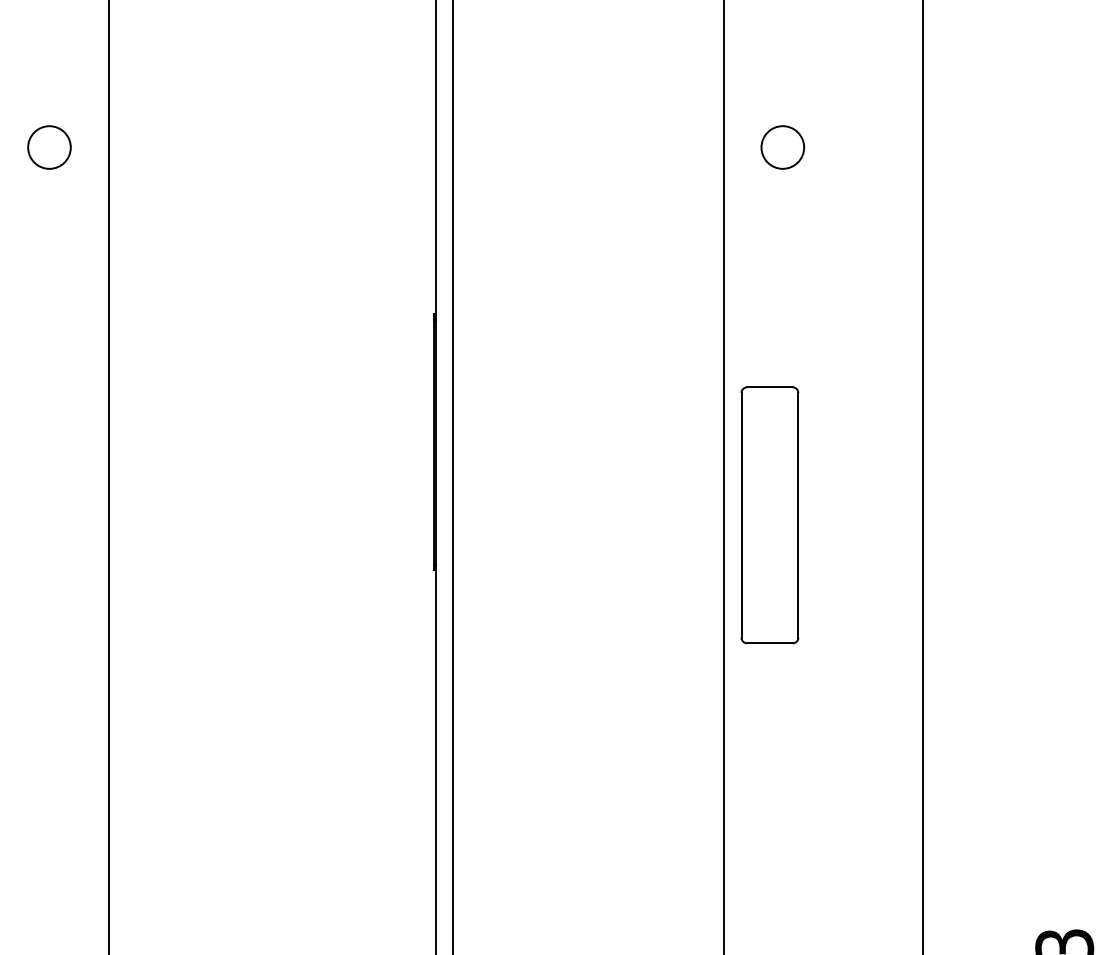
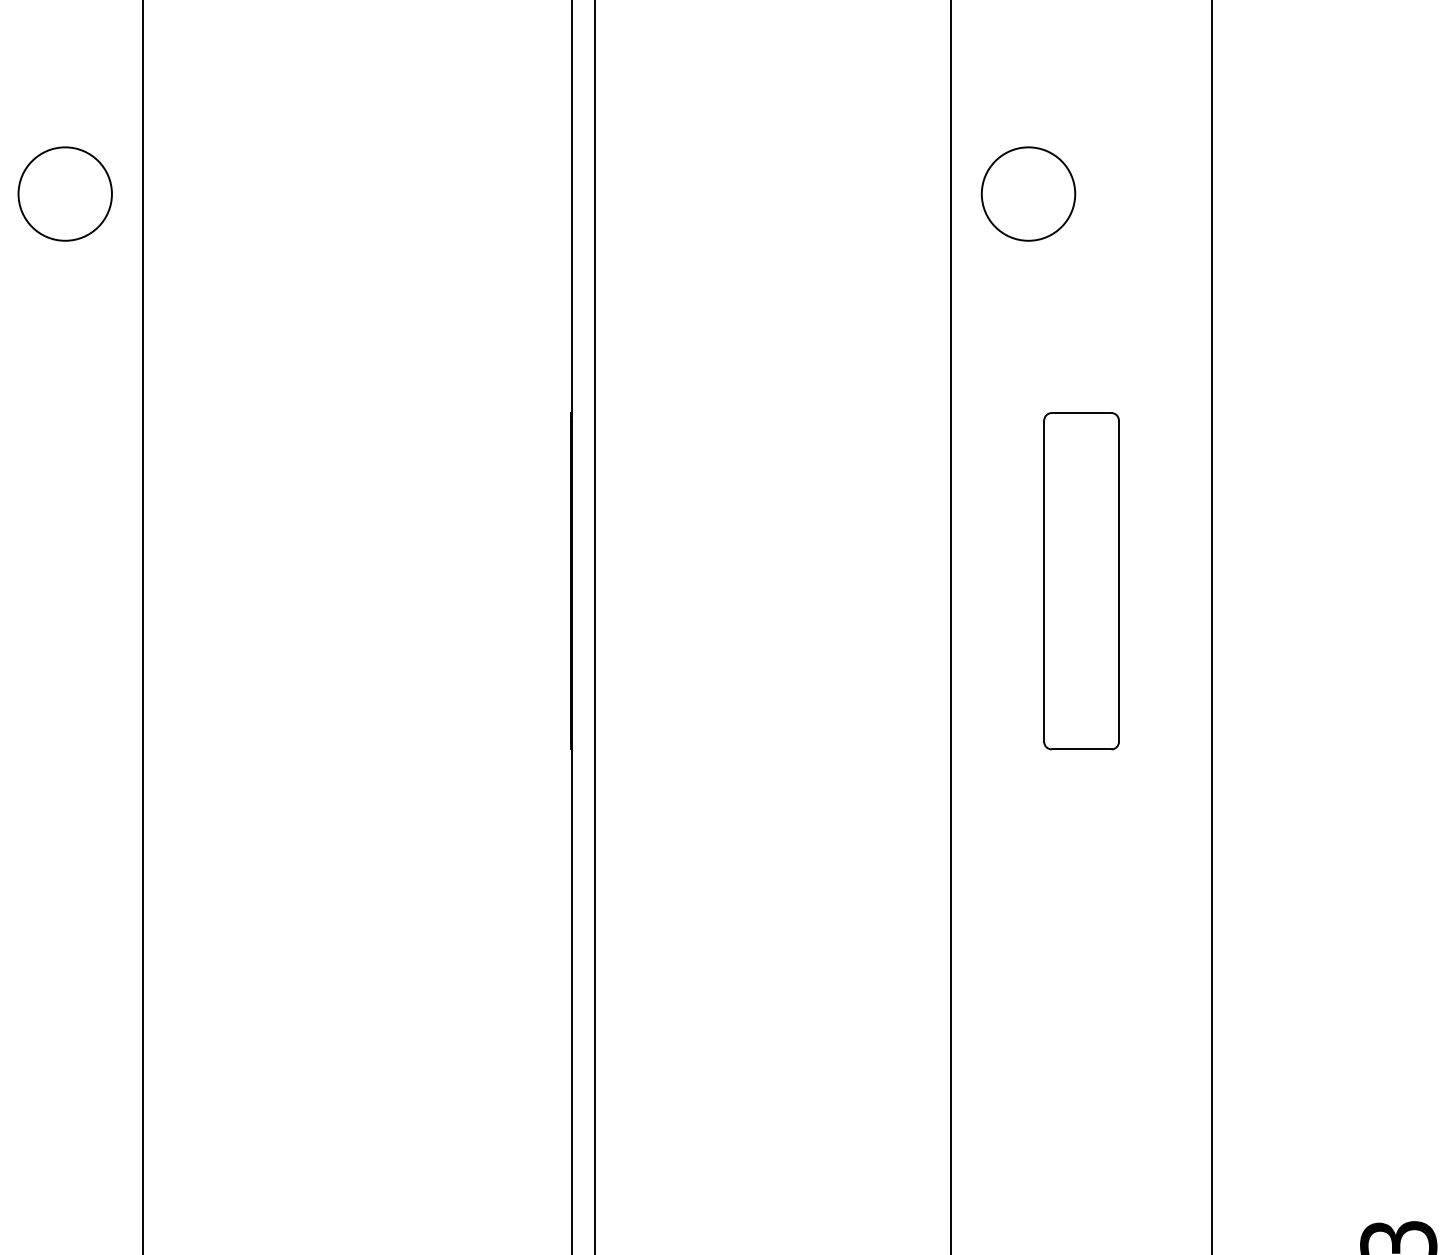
circle: (48, 147) -> (64, 193), size x1.67
circle: (782, 147) -> (1028, 193), size x1.67
part: (769, 515) -> (1081, 581), moved

